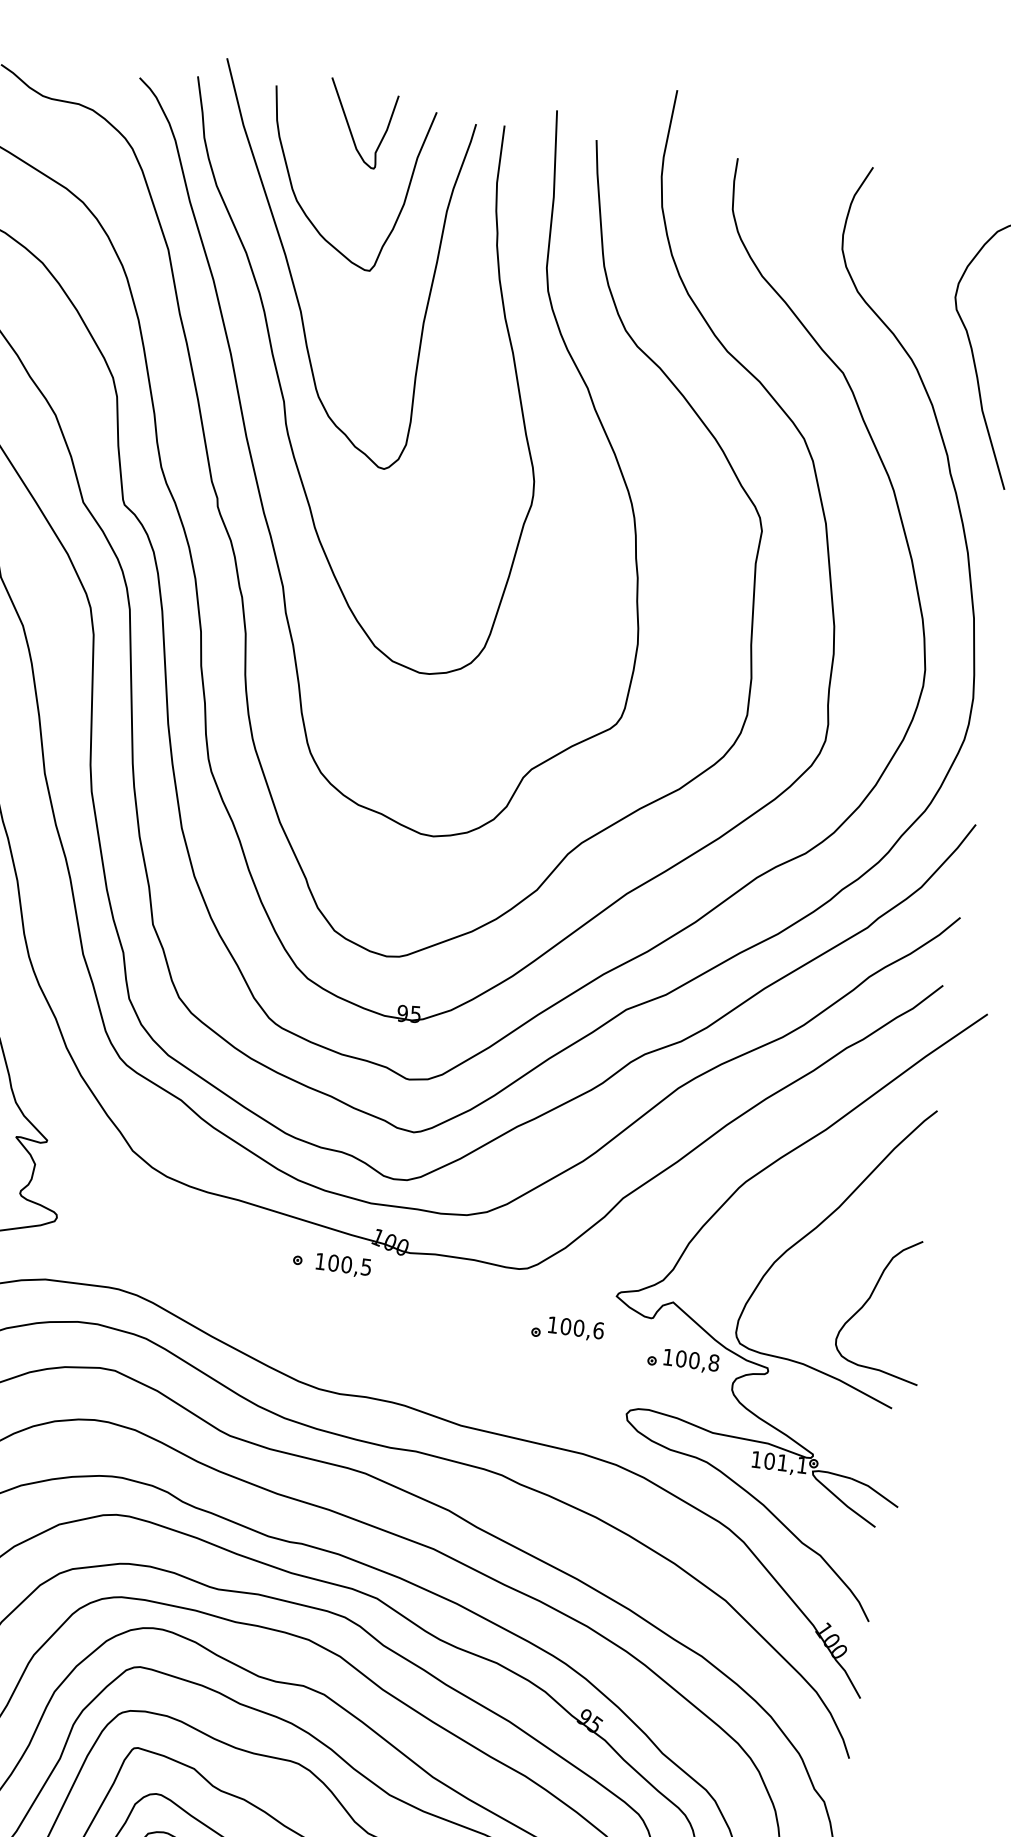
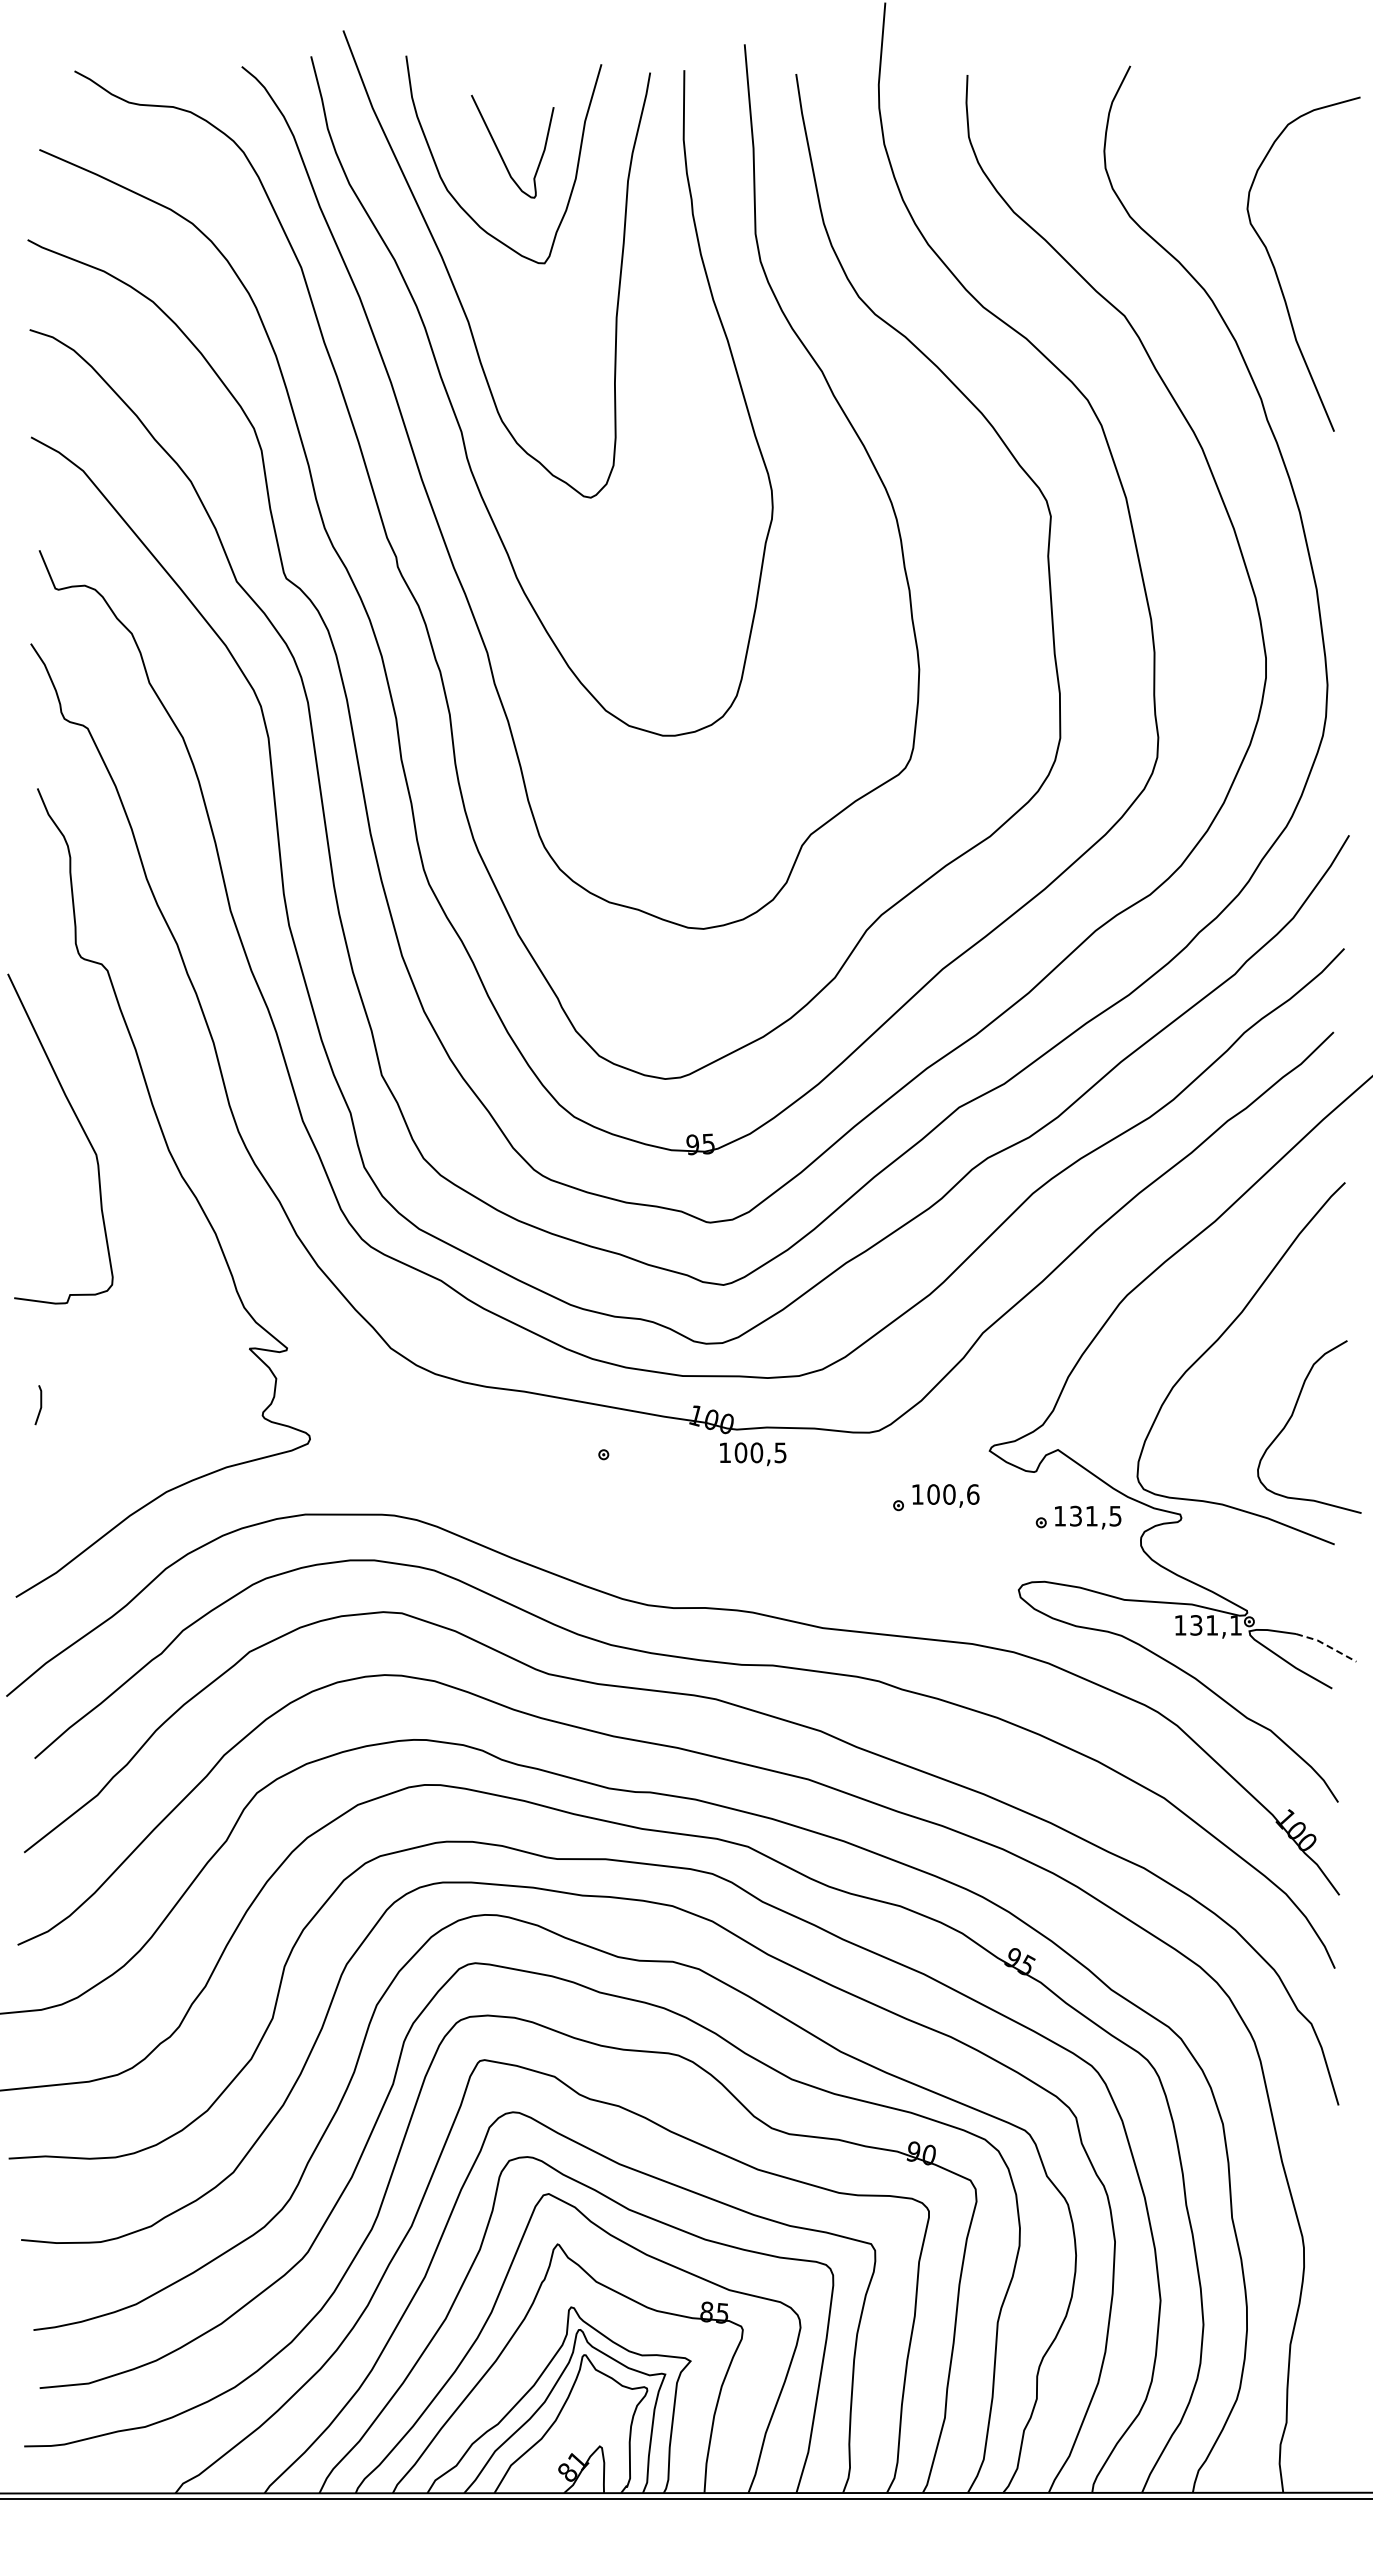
curve: (350, 127) -> (500, 152), moved
text: (343, 1265) -> (753, 1454), moved
text: (697, 1360) -> (1095, 1515), 100,8 -> 131,5
text: (769, 1461) -> (1196, 1625), 101,1 -> 131,1
line: (875, 1491) -> (1326, 1645), solid -> dashed

